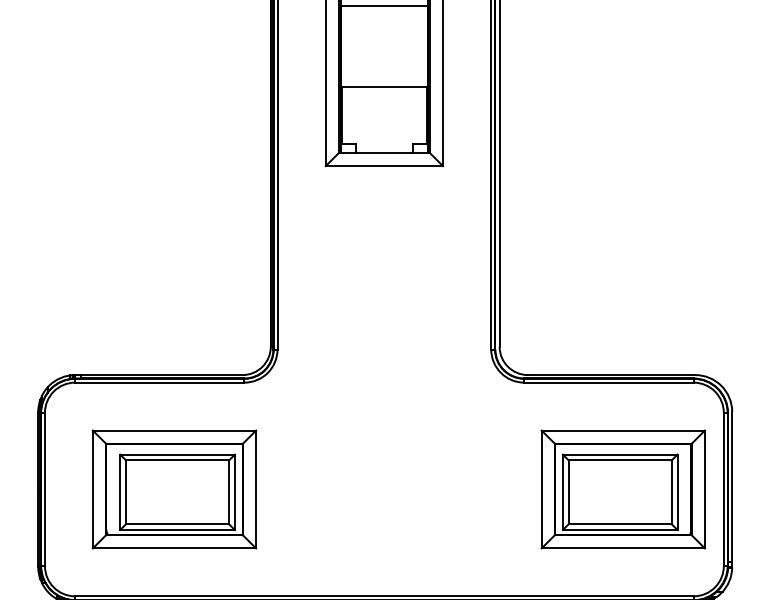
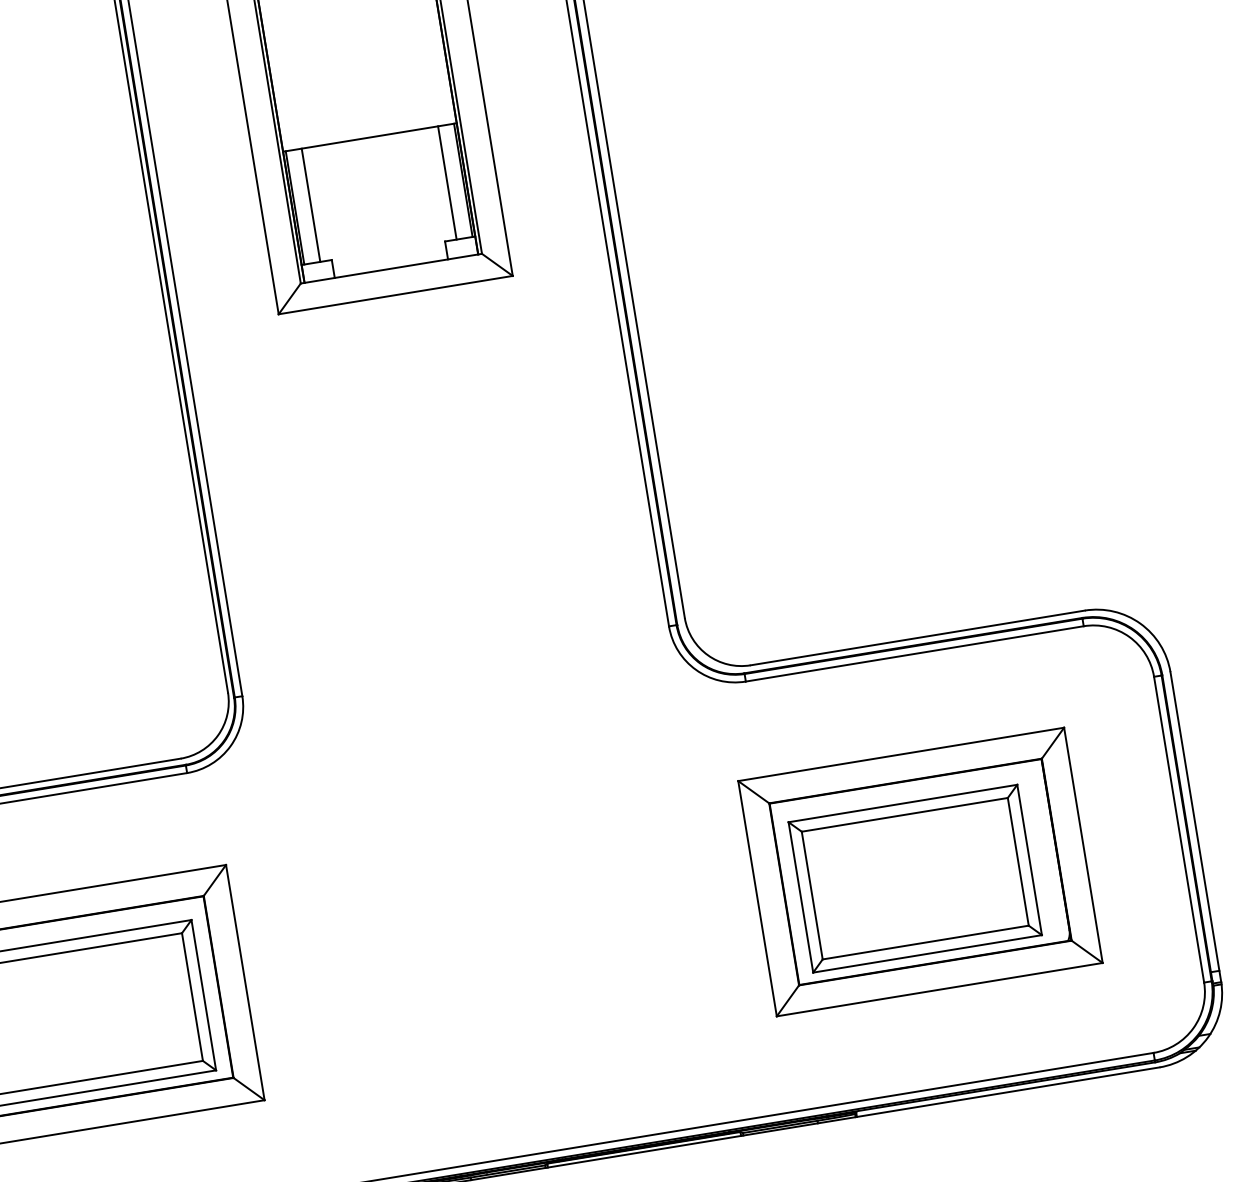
line: (350, 115) -> (311, 205), added
line: (418, 115) -> (447, 182), added
part: (622, 489) -> (918, 872), moved

